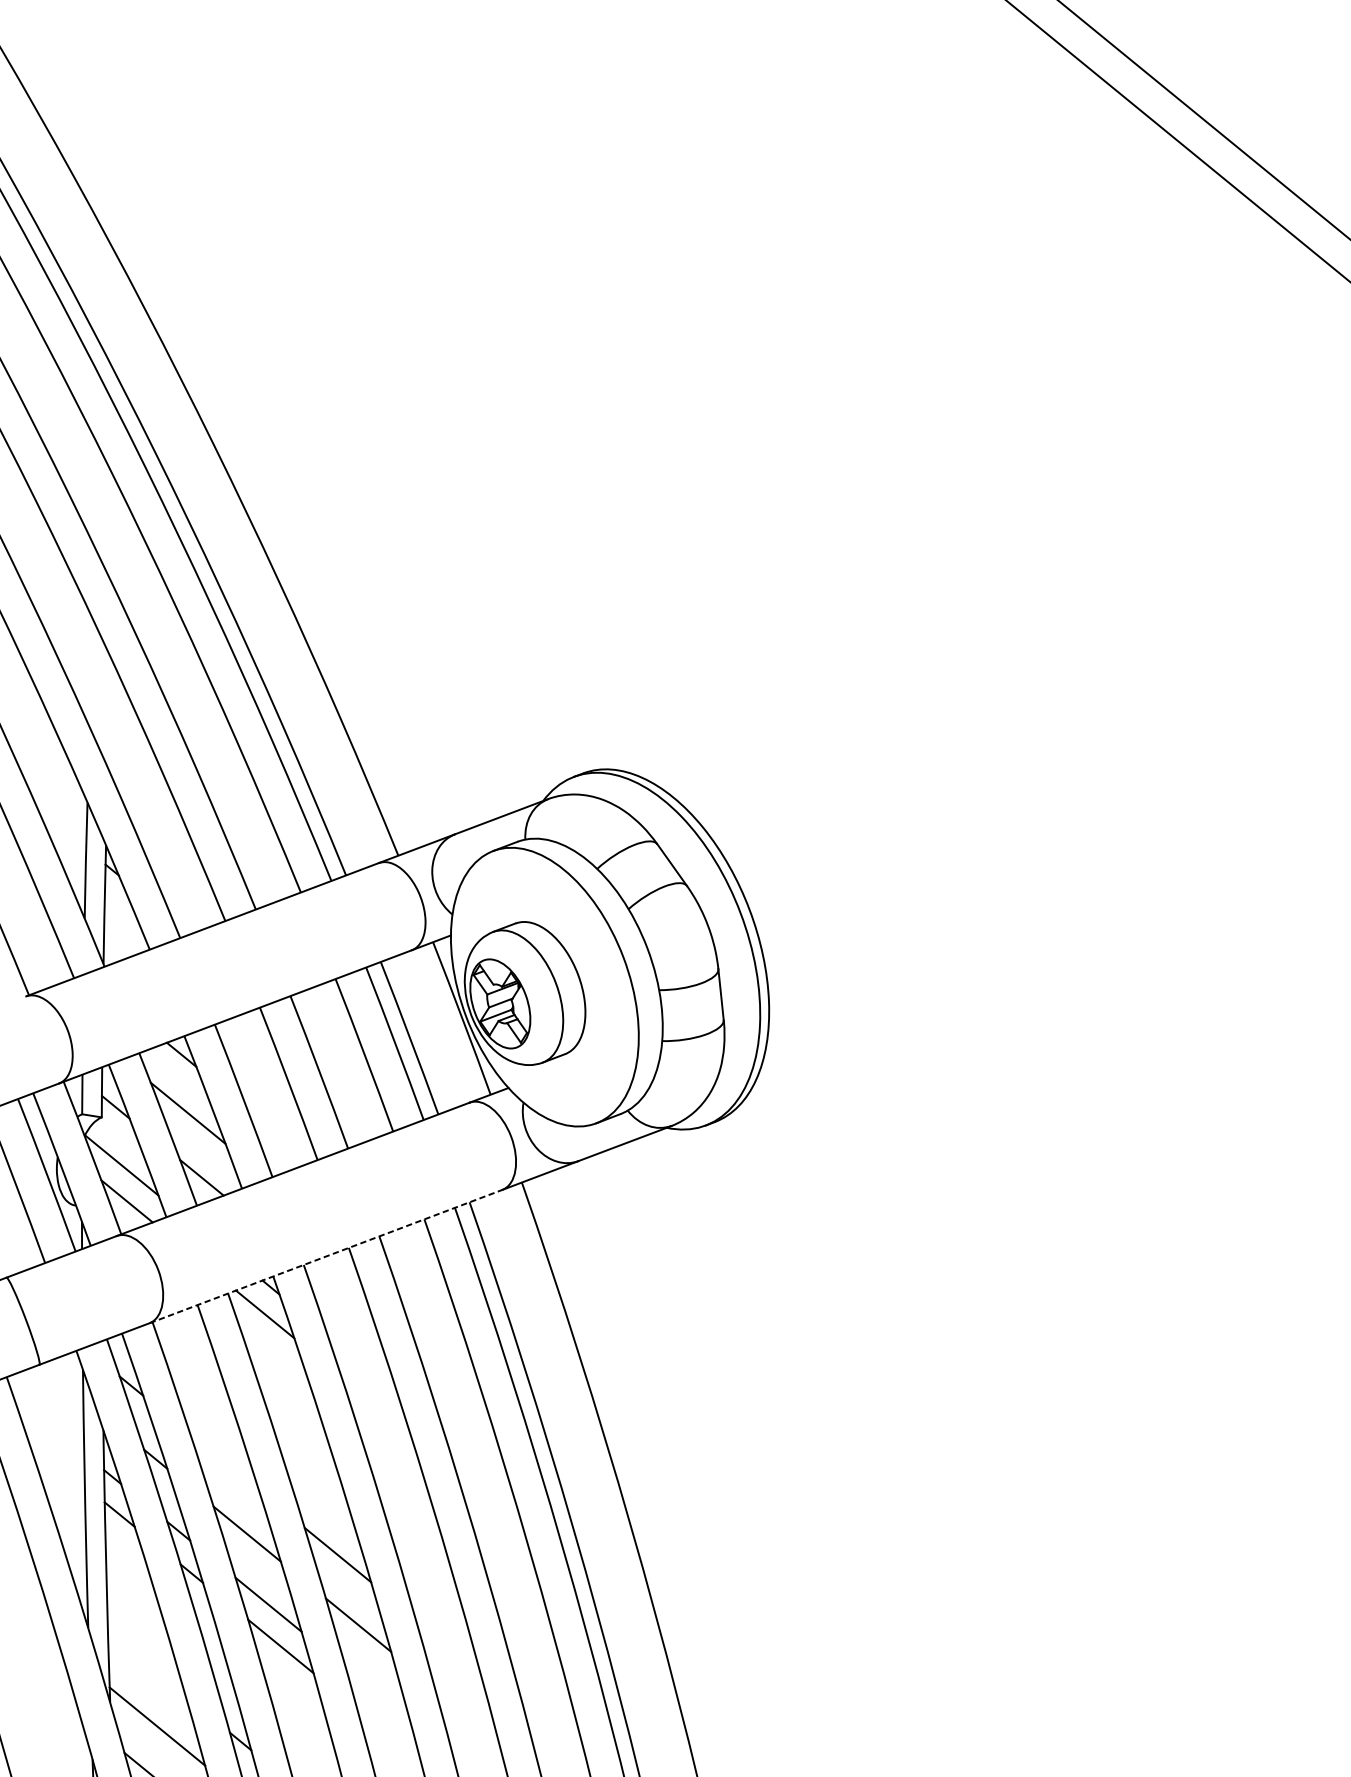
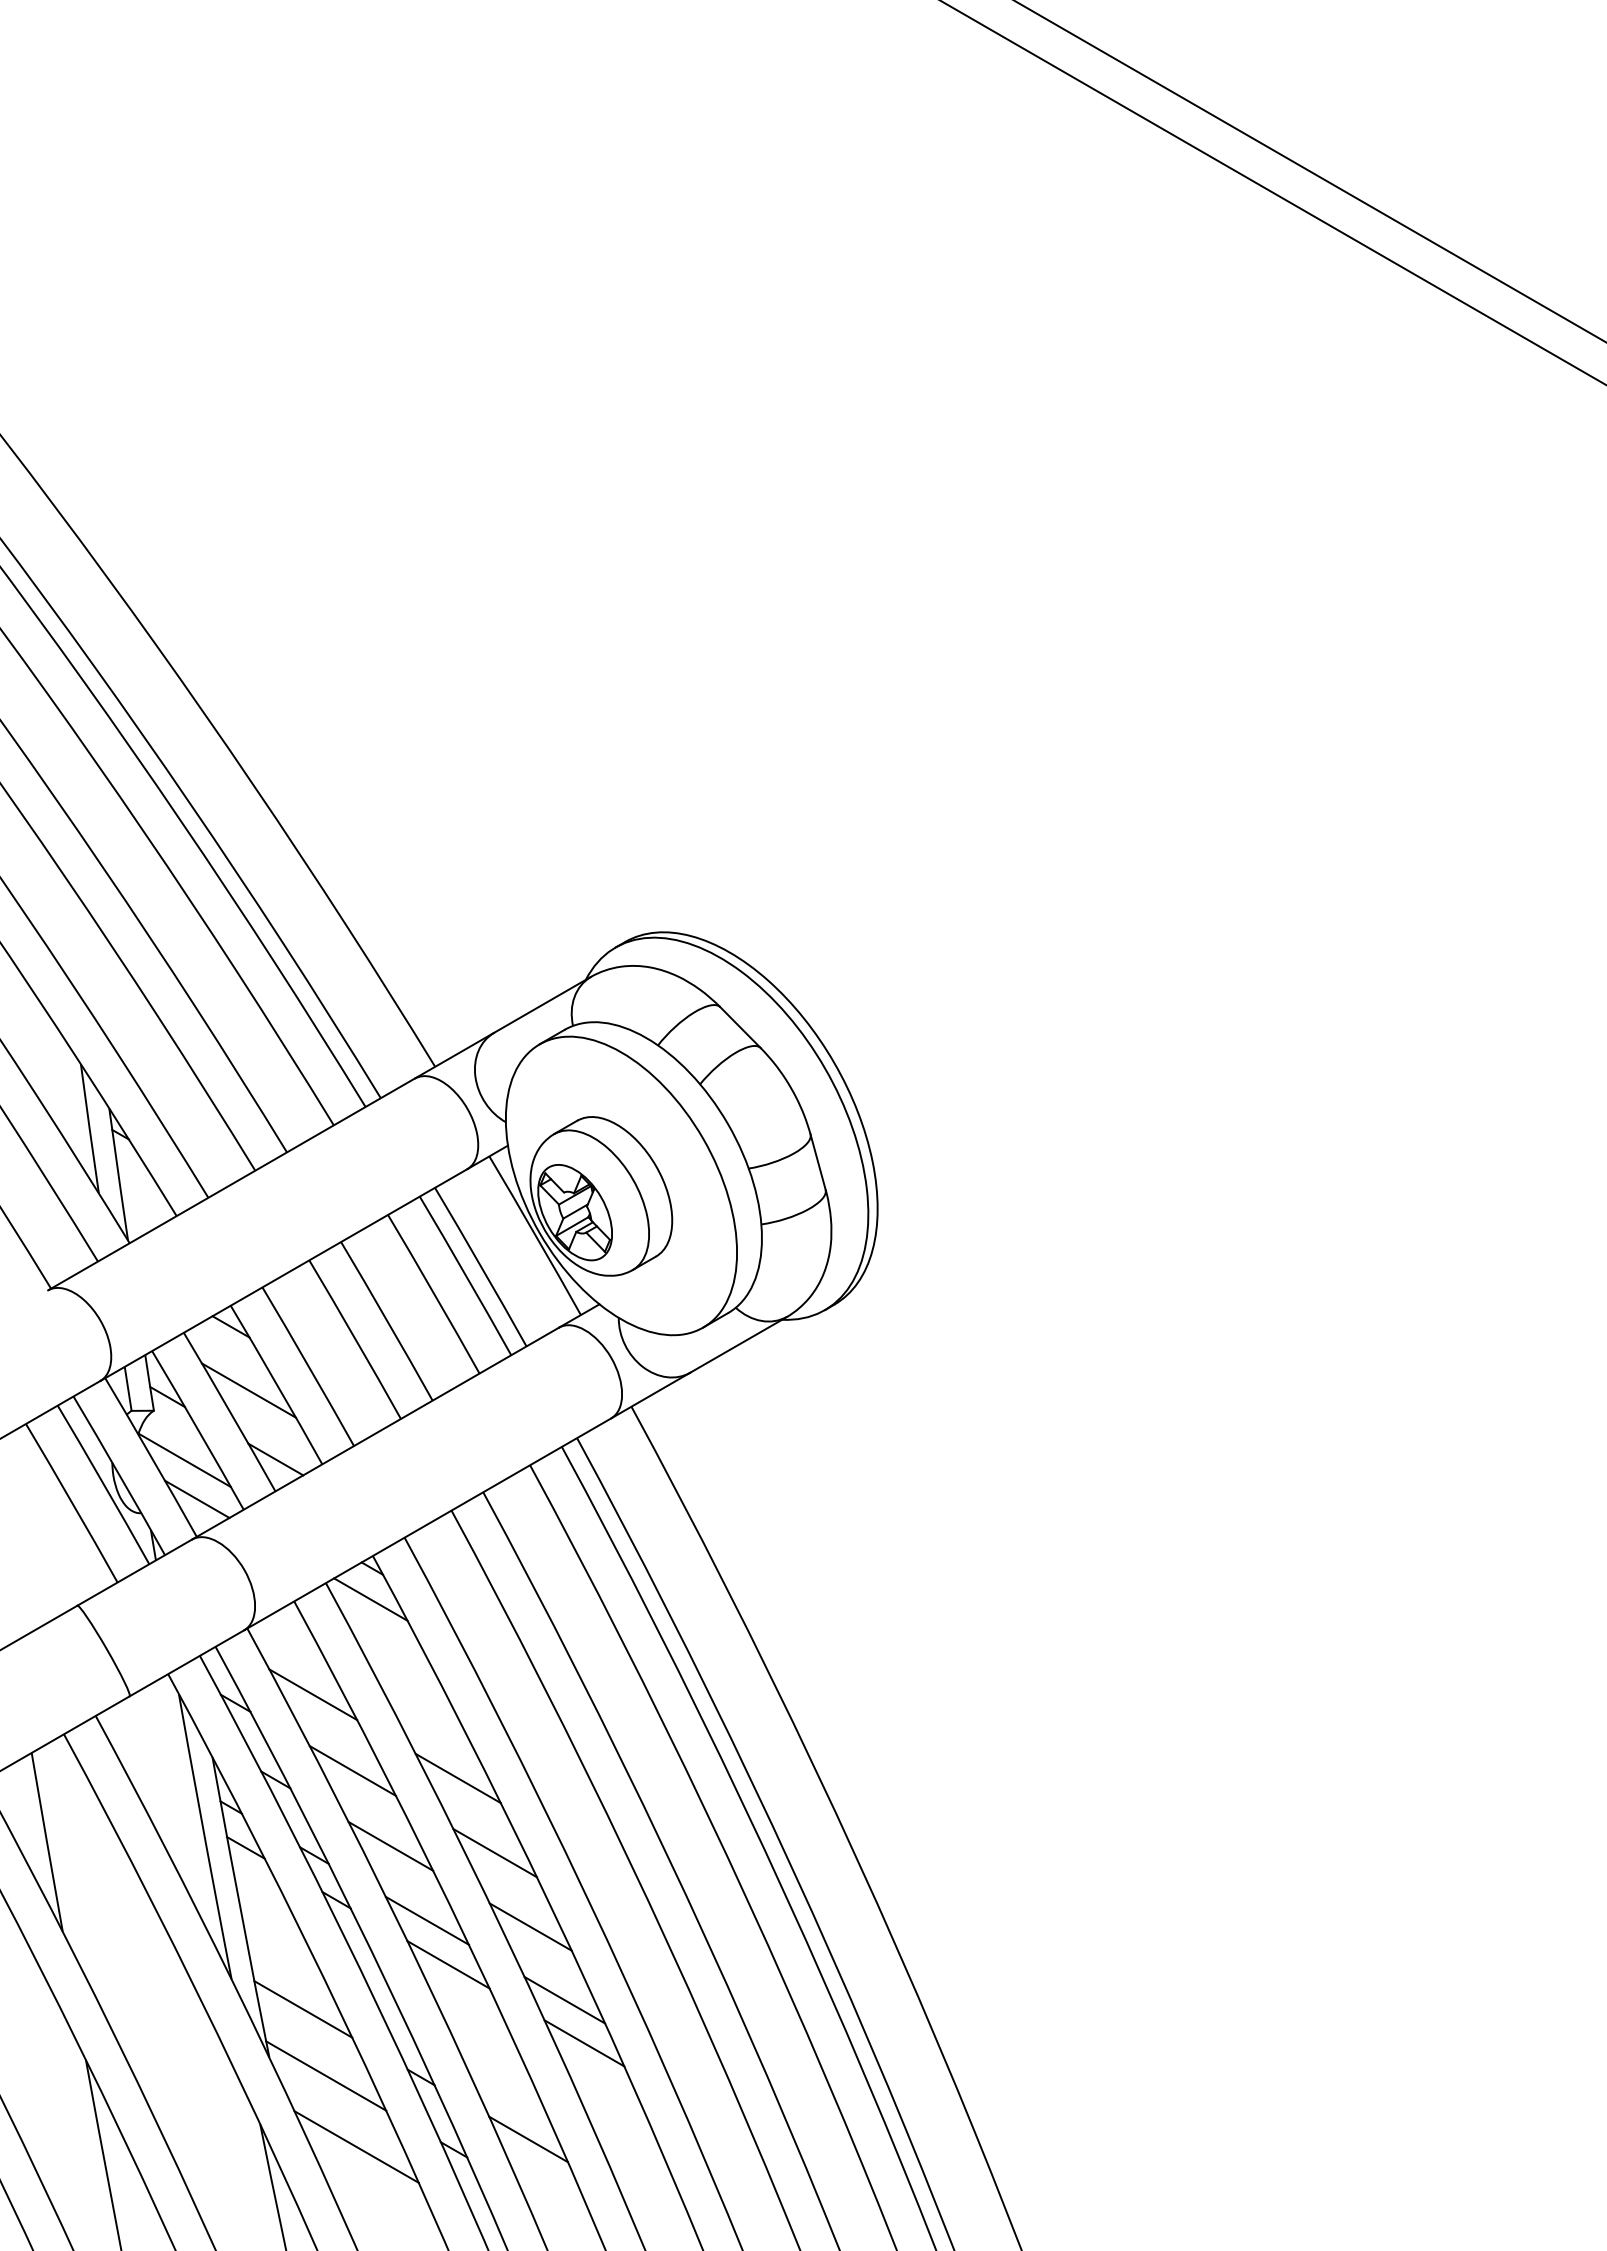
line: (325, 1256) -> (427, 1524), dashed -> solid
line: (201, 1389) -> (313, 1694), added
line: (224, 1461) -> (352, 1770), added
line: (315, 1484) -> (457, 1778), added
line: (147, 1664) -> (303, 2009), added
line: (377, 1693) -> (564, 1999), added
line: (389, 1735) -> (584, 2043), added

